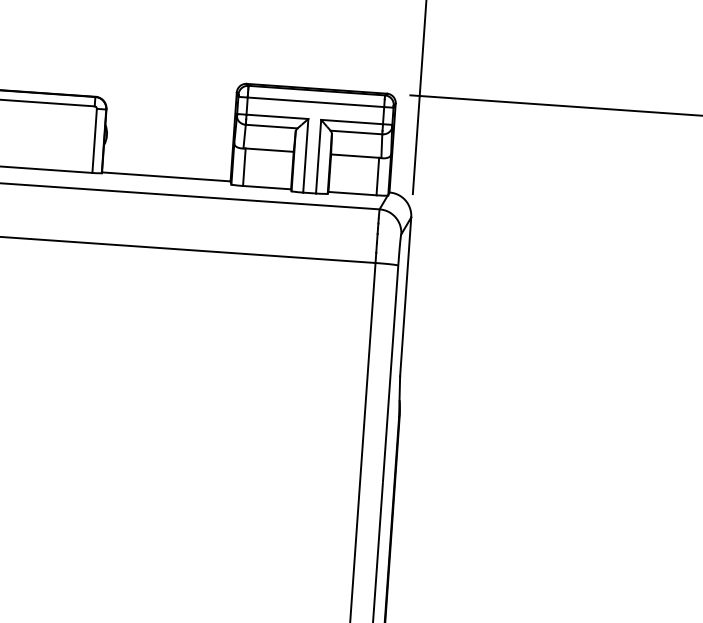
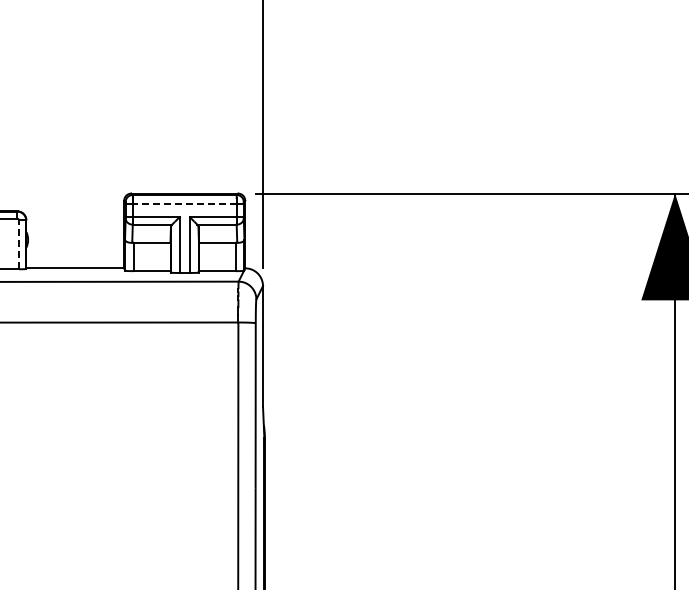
line: (315, 101) -> (184, 203), solid -> dashed
line: (95, 140) -> (19, 244), solid -> dashed

